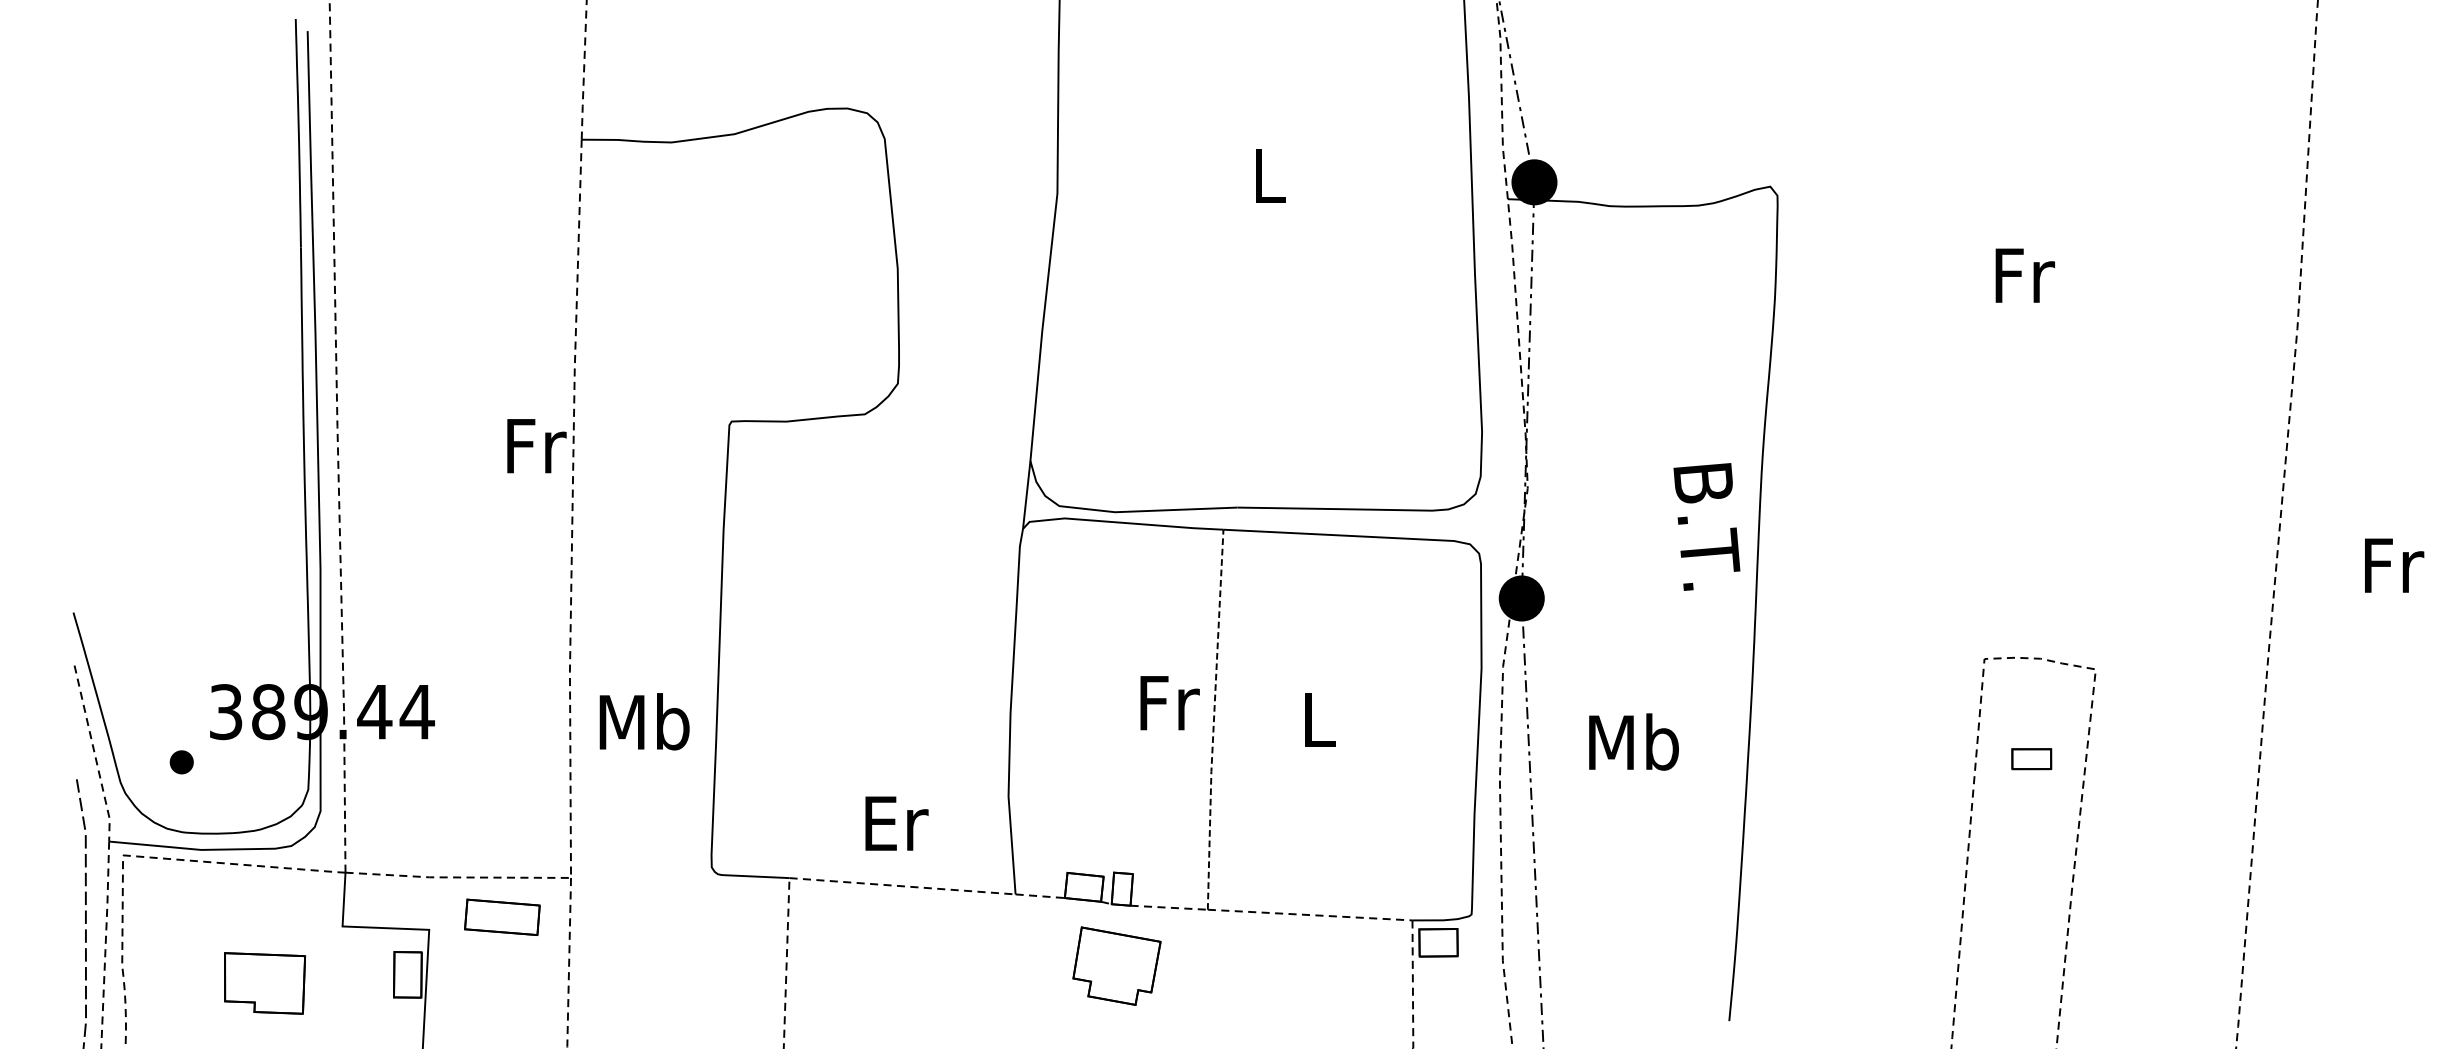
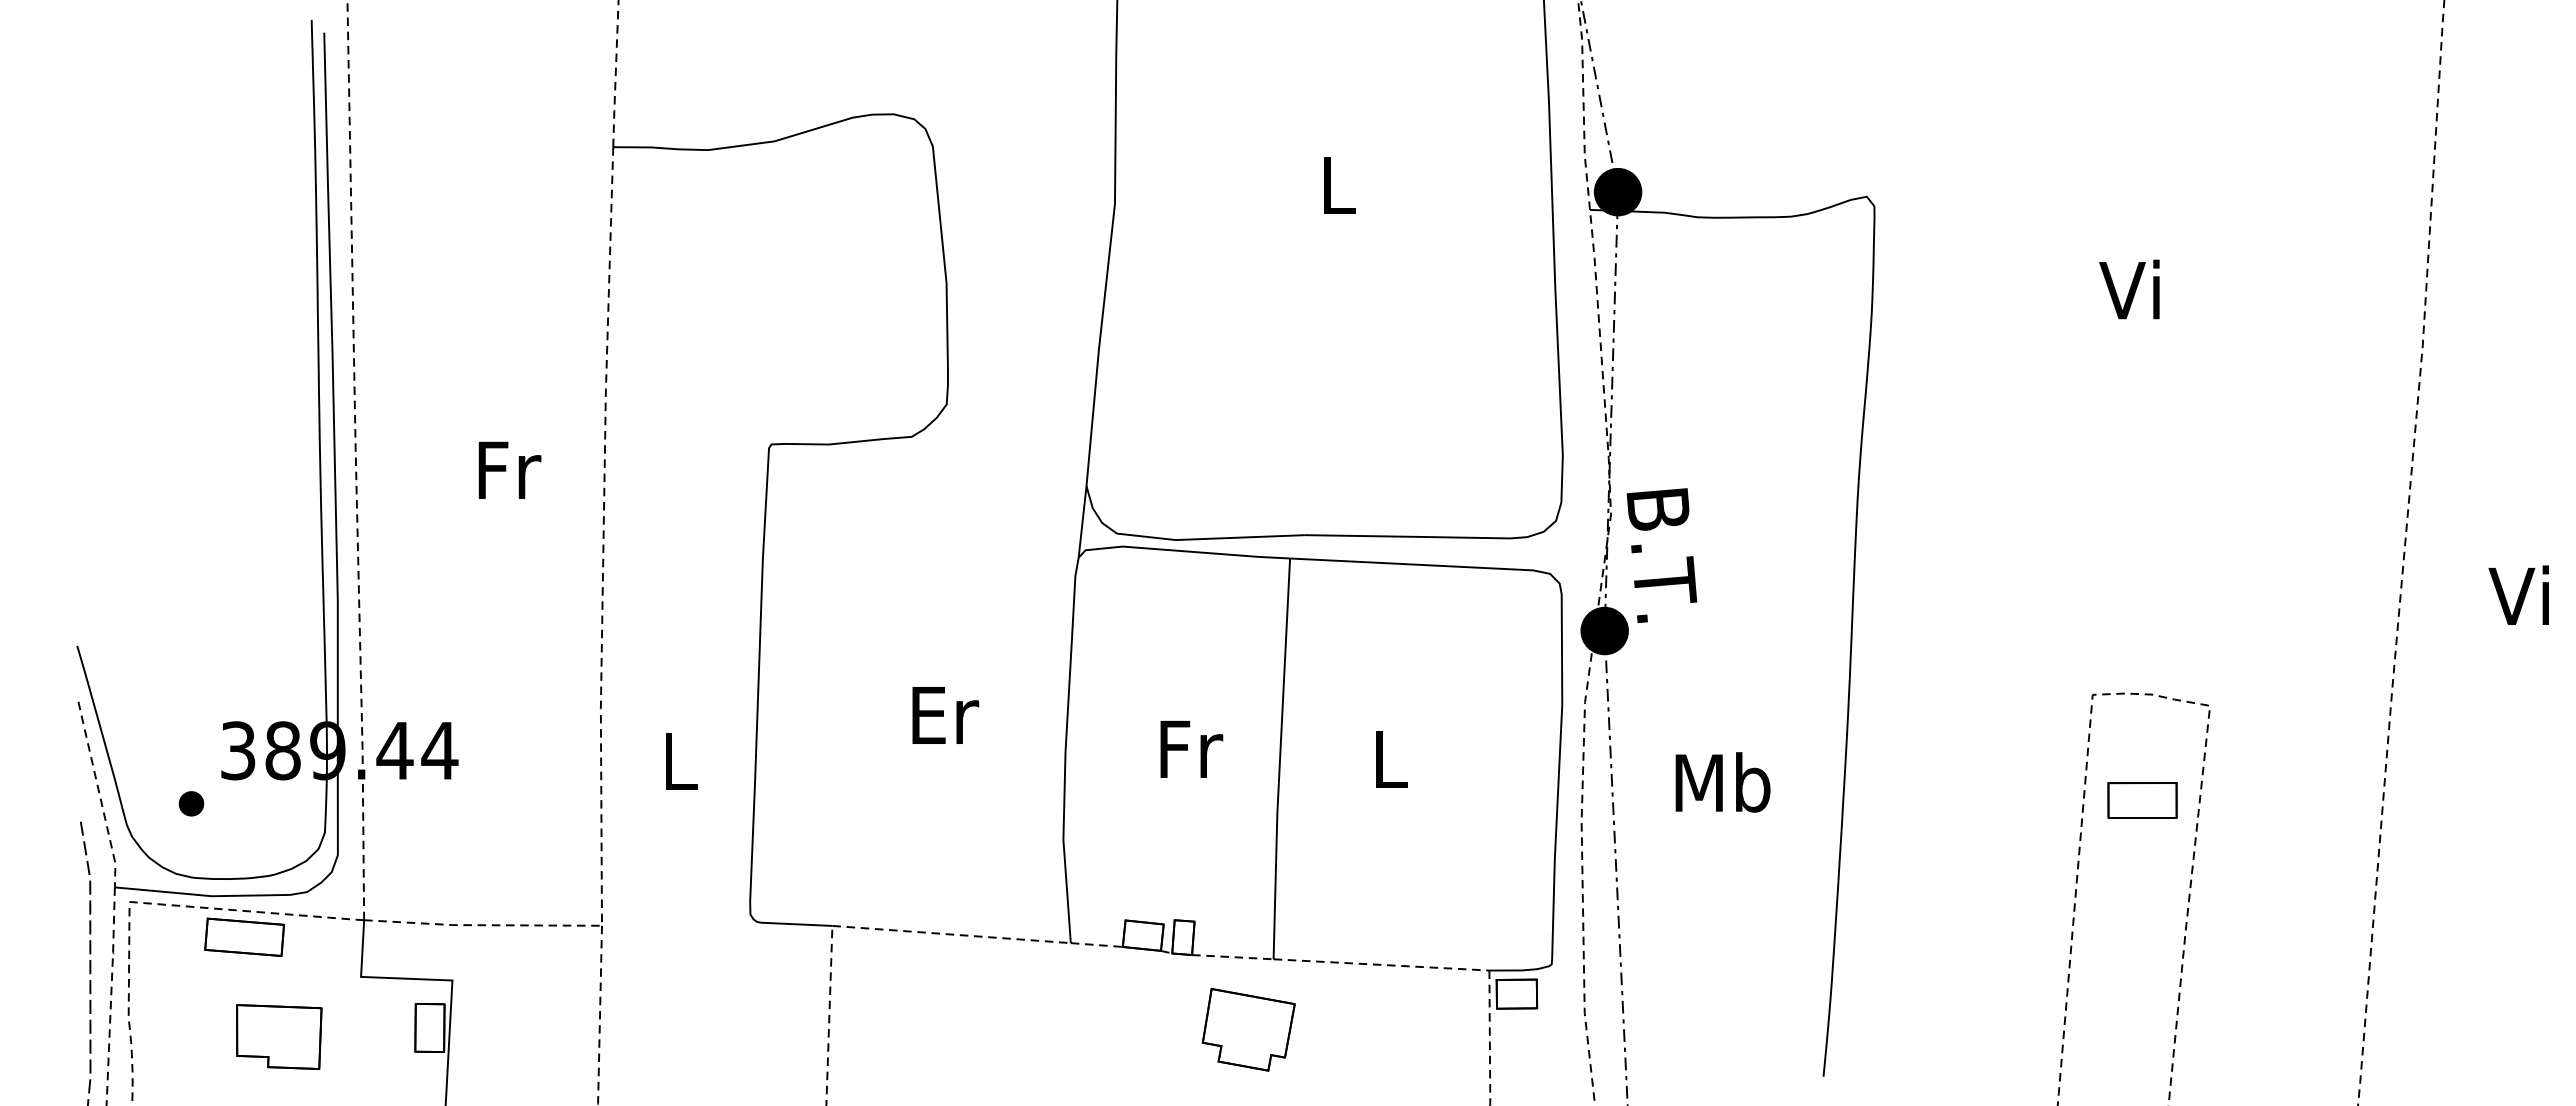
text: (2023, 274) -> (2133, 289), Fr -> Vi
text: (536, 445) -> (509, 469), moved
text: (1706, 526) -> (1661, 555), moved
text: (2392, 563) -> (2522, 594), Fr -> Vi
text: (1169, 702) -> (1191, 748), moved
line: (1214, 719) -> (1280, 758), dashed -> solid
text: (644, 721) -> (679, 760), Mb -> L
part: (2031, 759) -> (2142, 800), size x1.67
text: (896, 823) -> (945, 715), moved
part: (502, 916) -> (244, 936), moved
part: (1116, 965) -> (1248, 1029), moved

